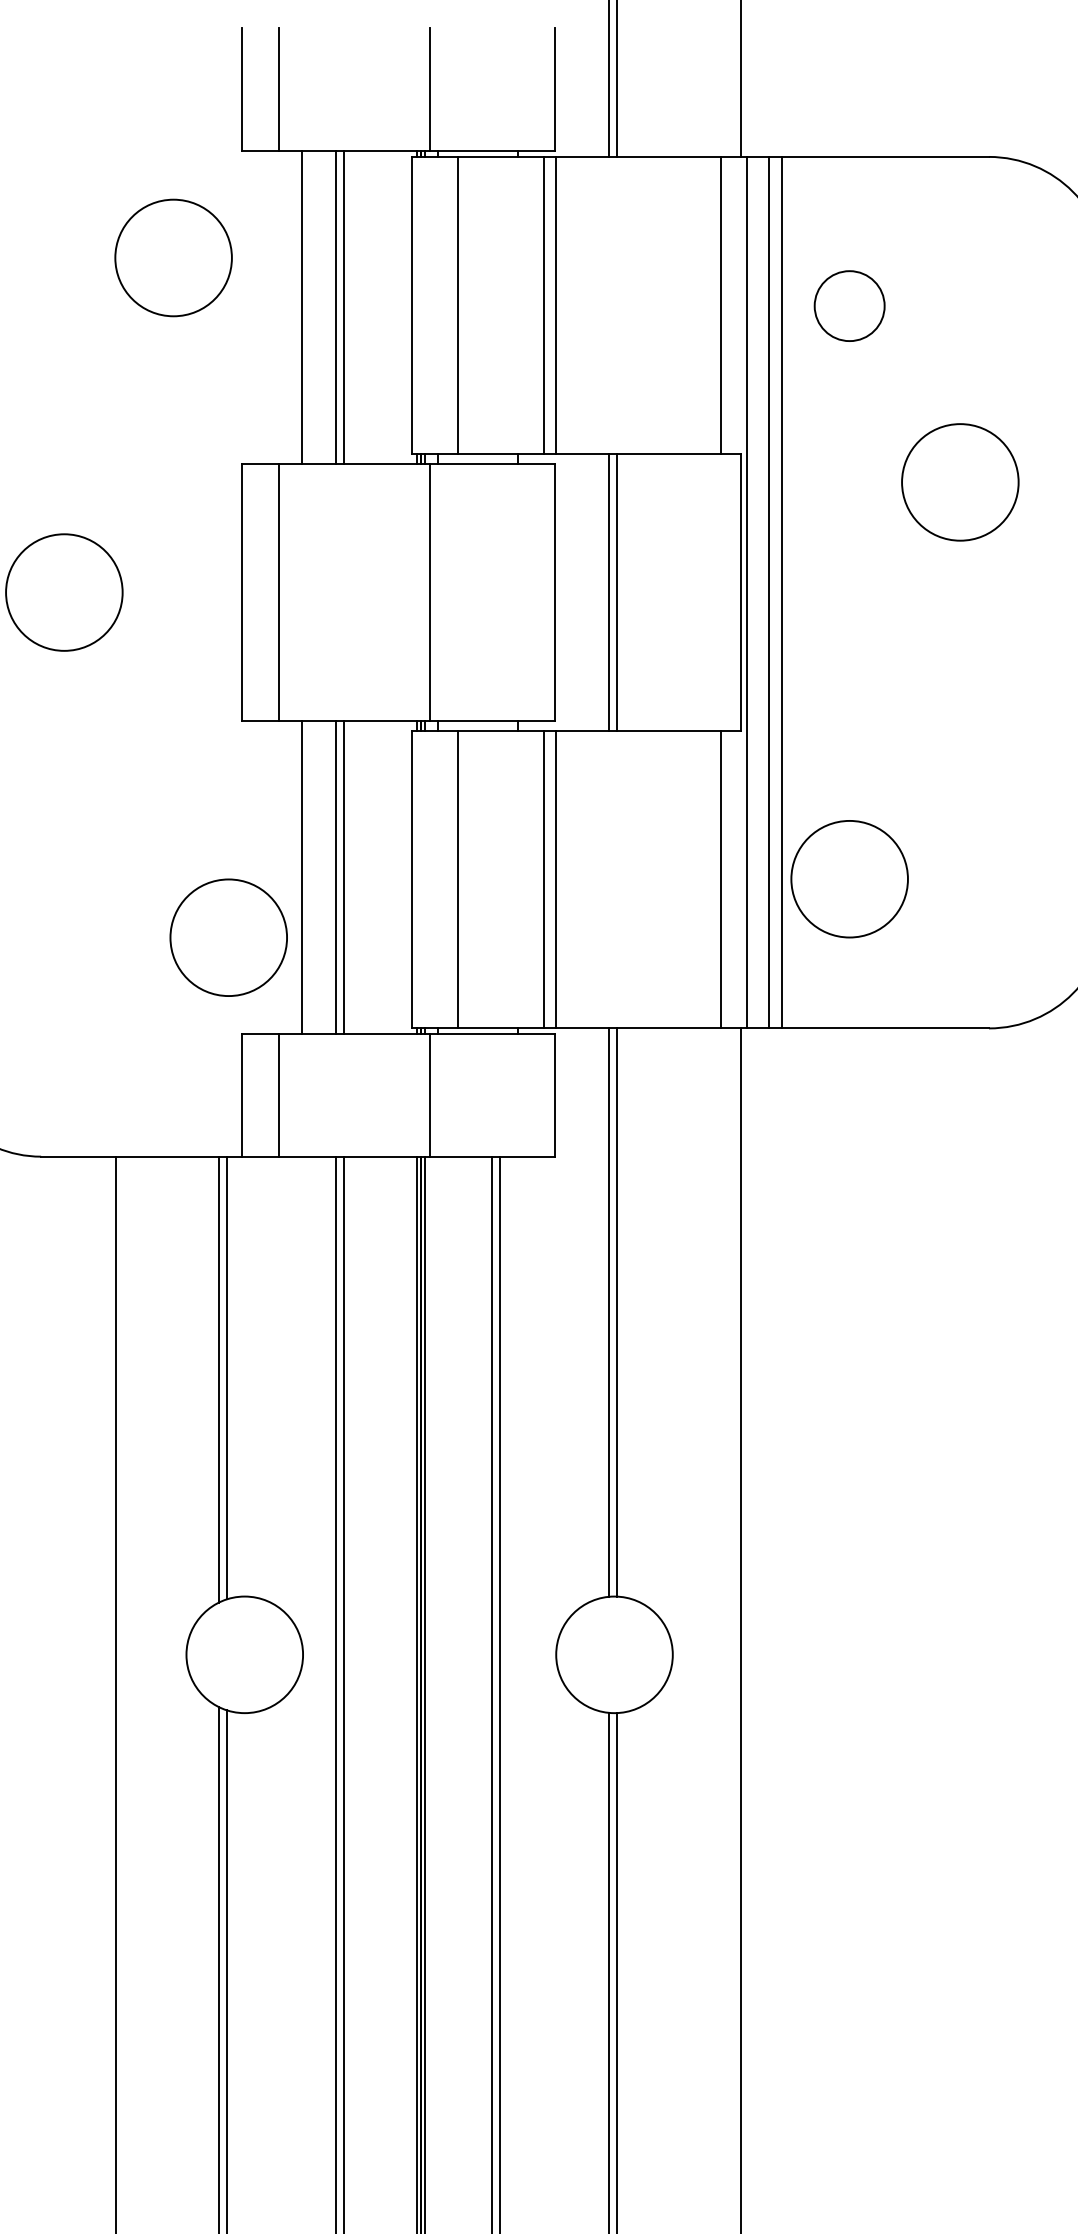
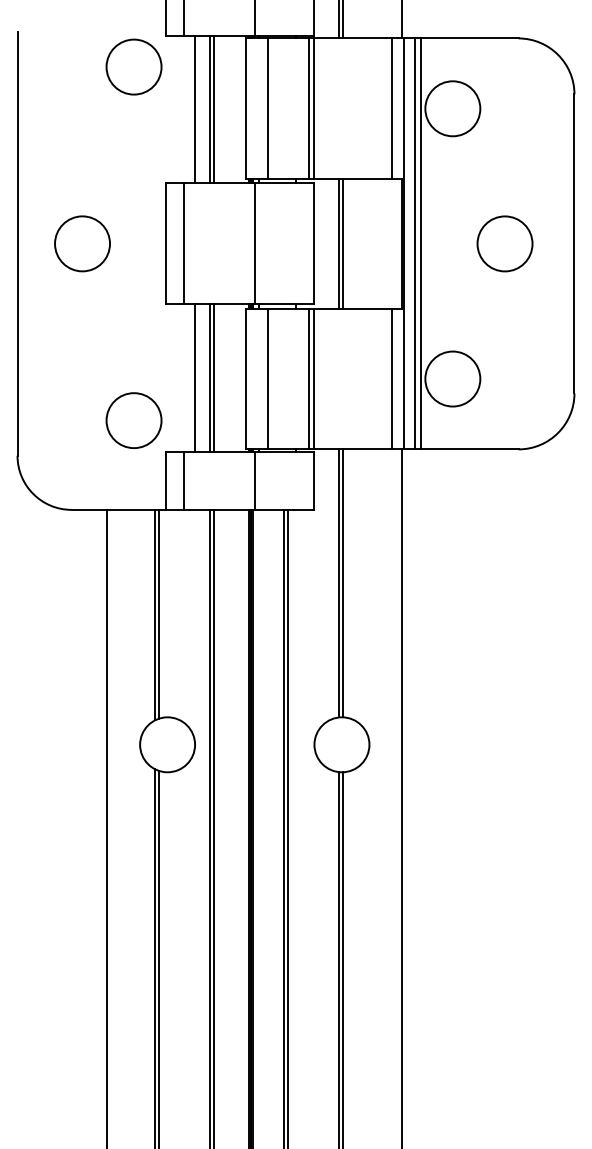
circle: (172, 256) -> (133, 66), moved
circle: (848, 305) -> (452, 108), size x1.67
circle: (959, 481) -> (504, 243), moved
circle: (227, 937) -> (133, 420), moved

